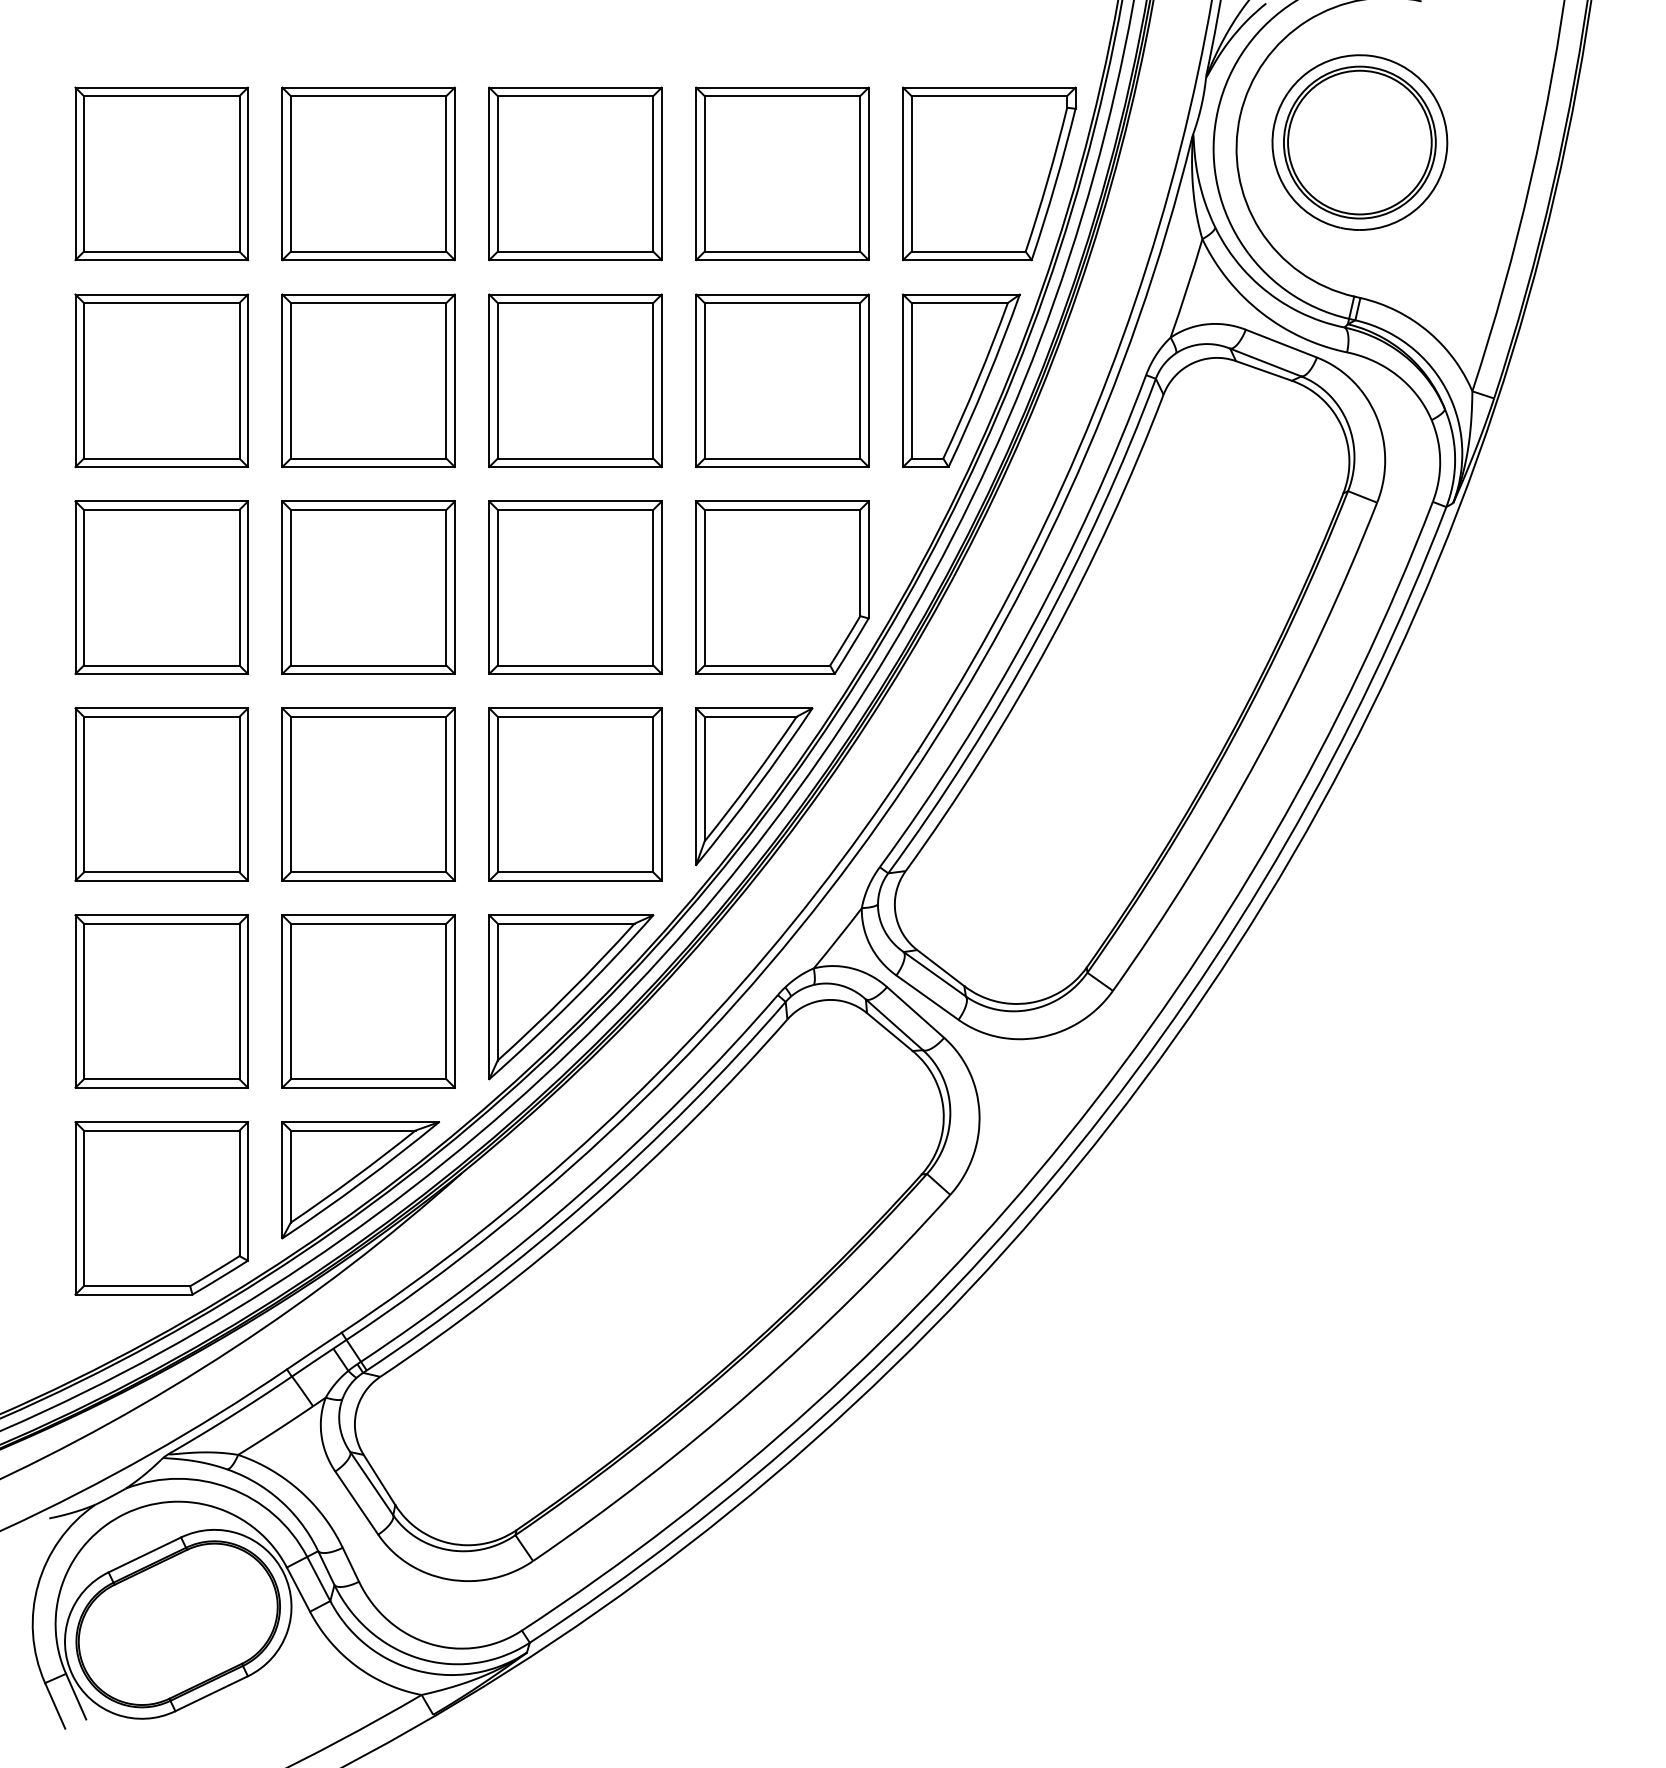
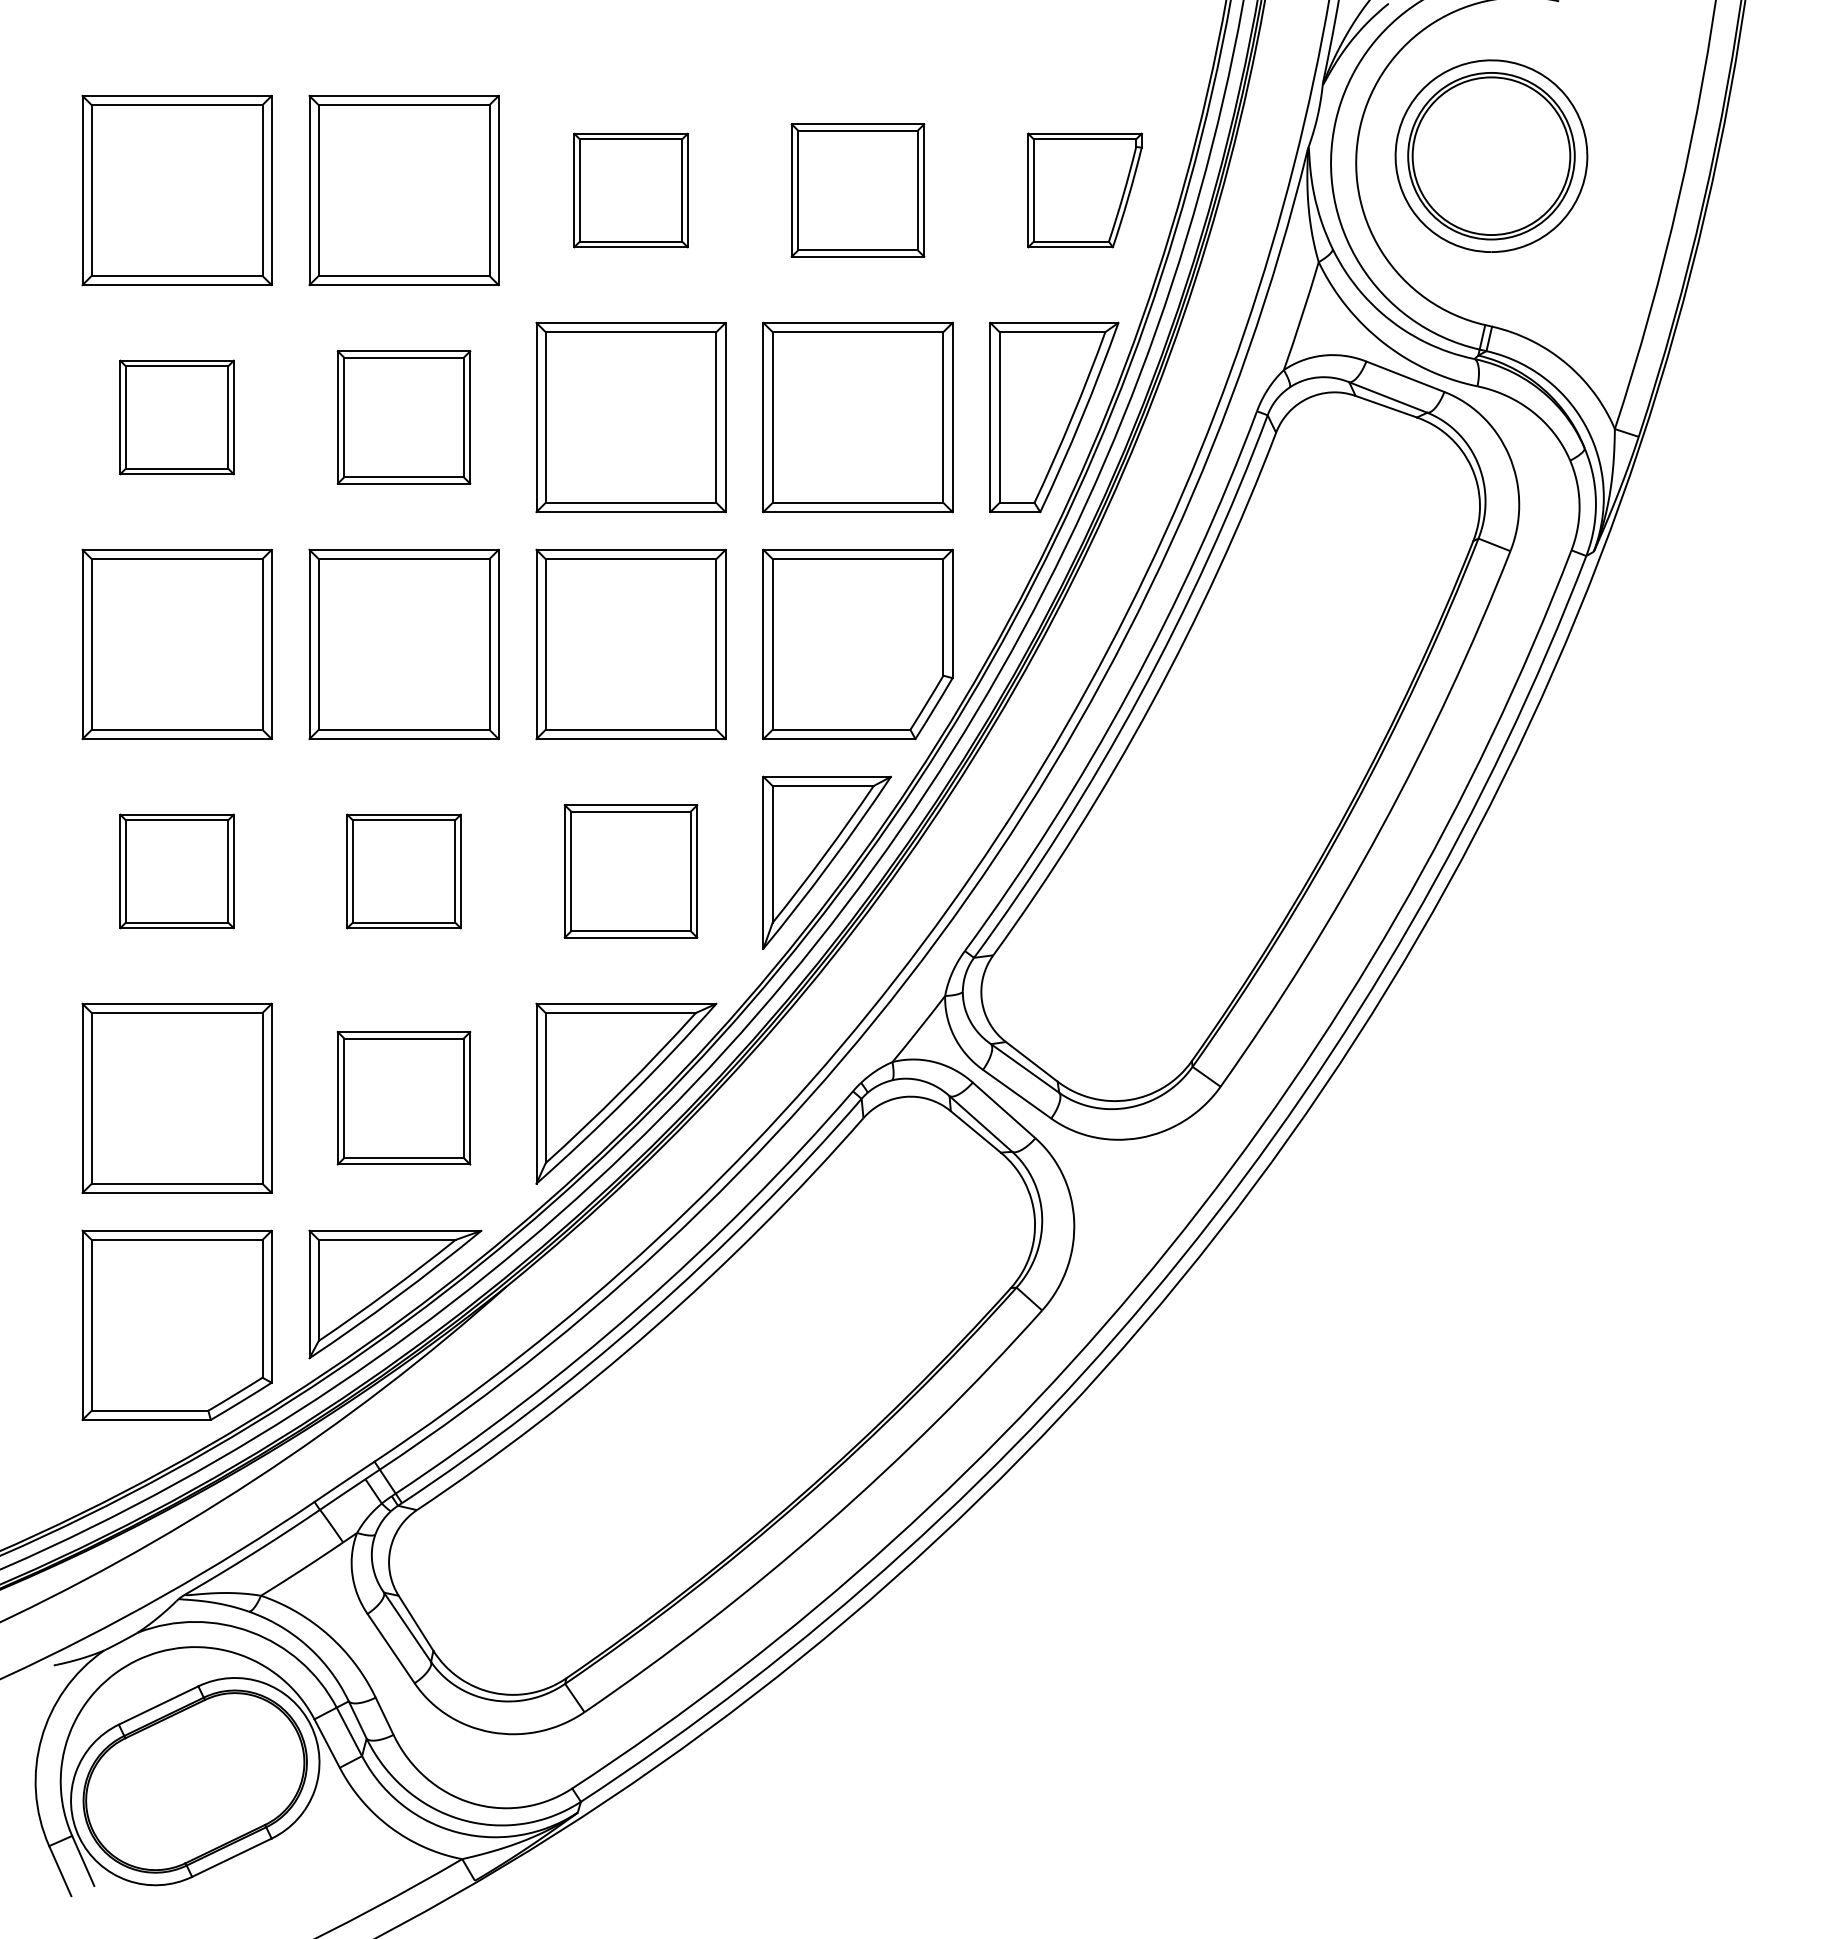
part: (575, 173) -> (630, 190), size x0.6
part: (781, 173) -> (857, 190), size x0.7
part: (988, 173) -> (1084, 190), size x0.6
part: (161, 380) -> (176, 417), size x0.6
part: (368, 380) -> (403, 417), size x0.7
part: (161, 794) -> (176, 871), size x0.6
part: (368, 794) -> (403, 871), size x0.6
part: (575, 794) -> (630, 871), size x0.7
part: (368, 1000) -> (403, 1097), size x0.7

